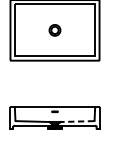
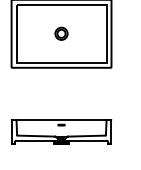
line: (77, 121) -> (86, 136), dashed -> solid

